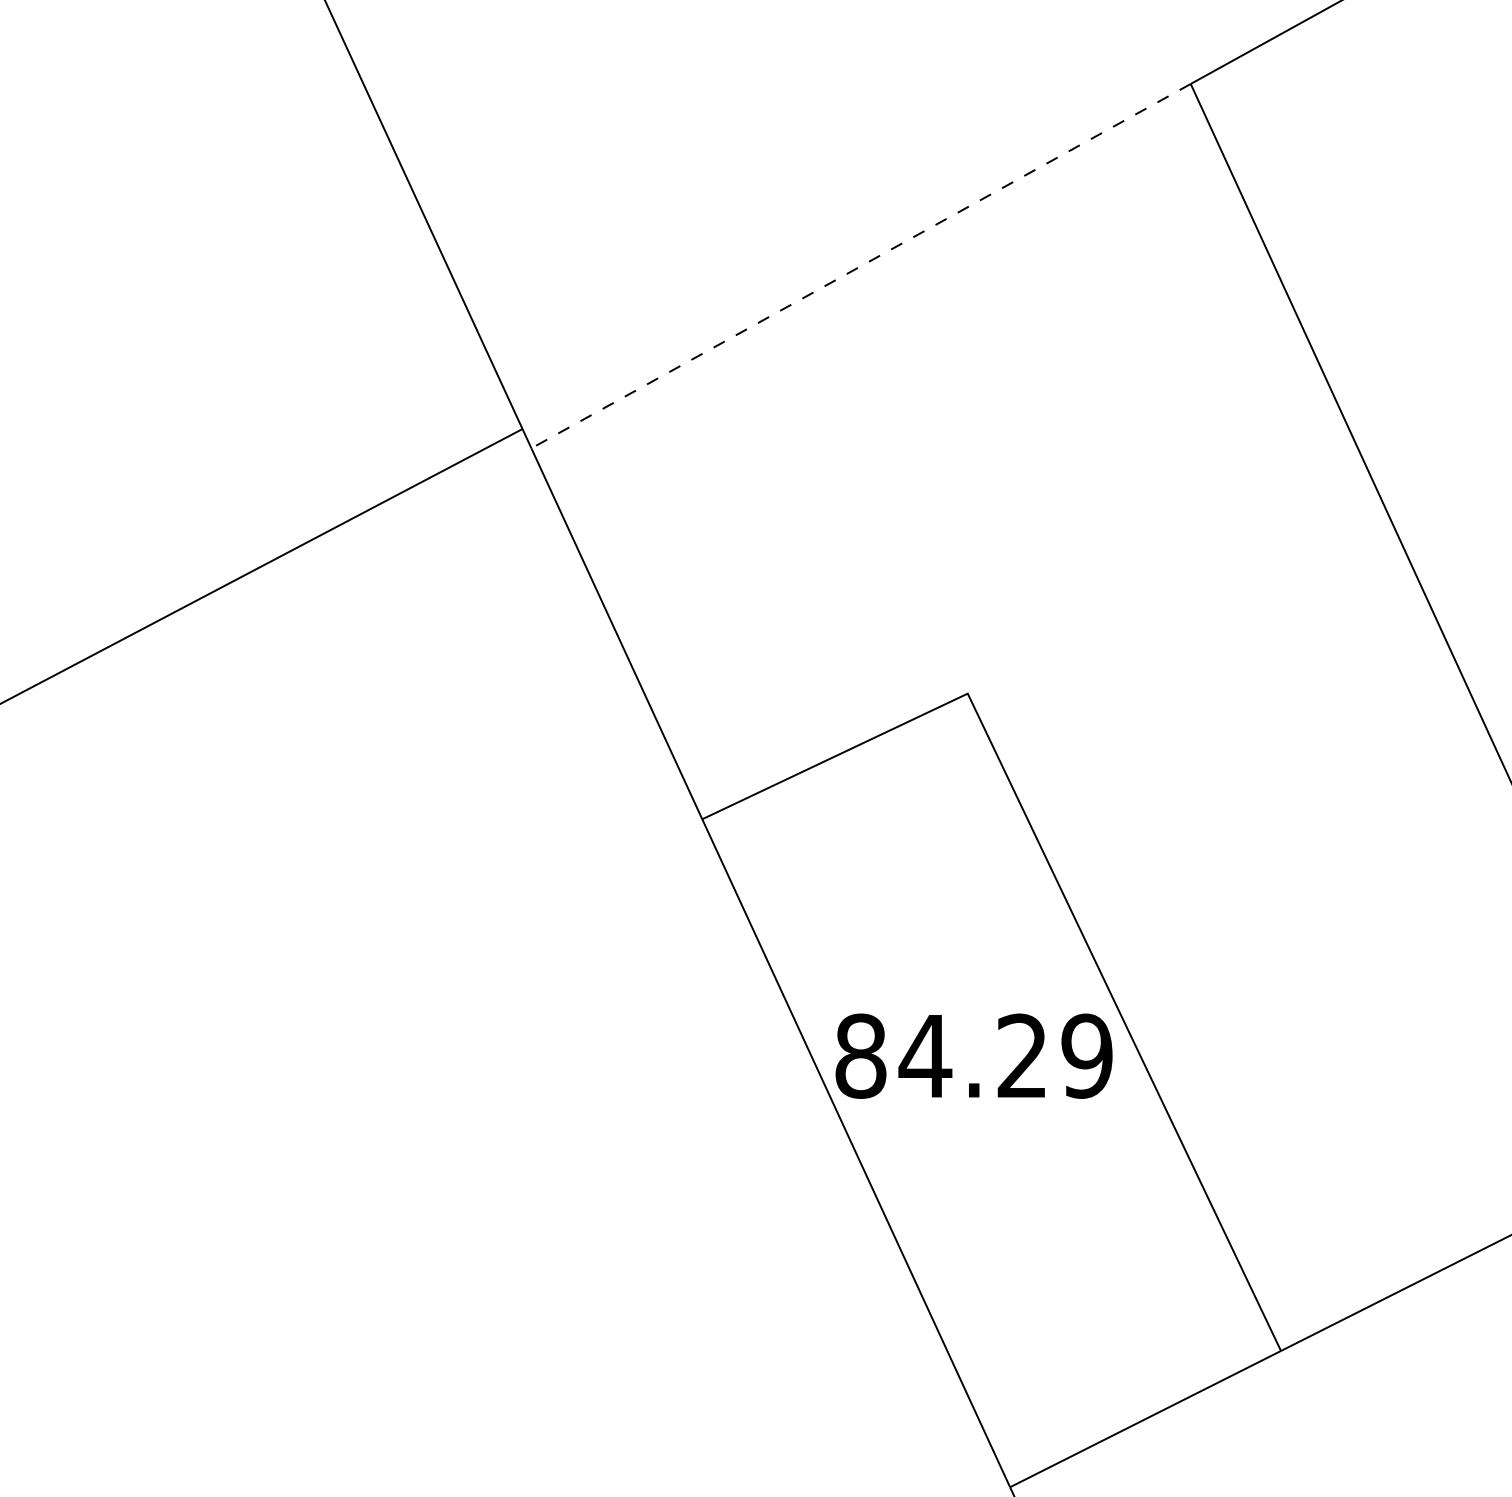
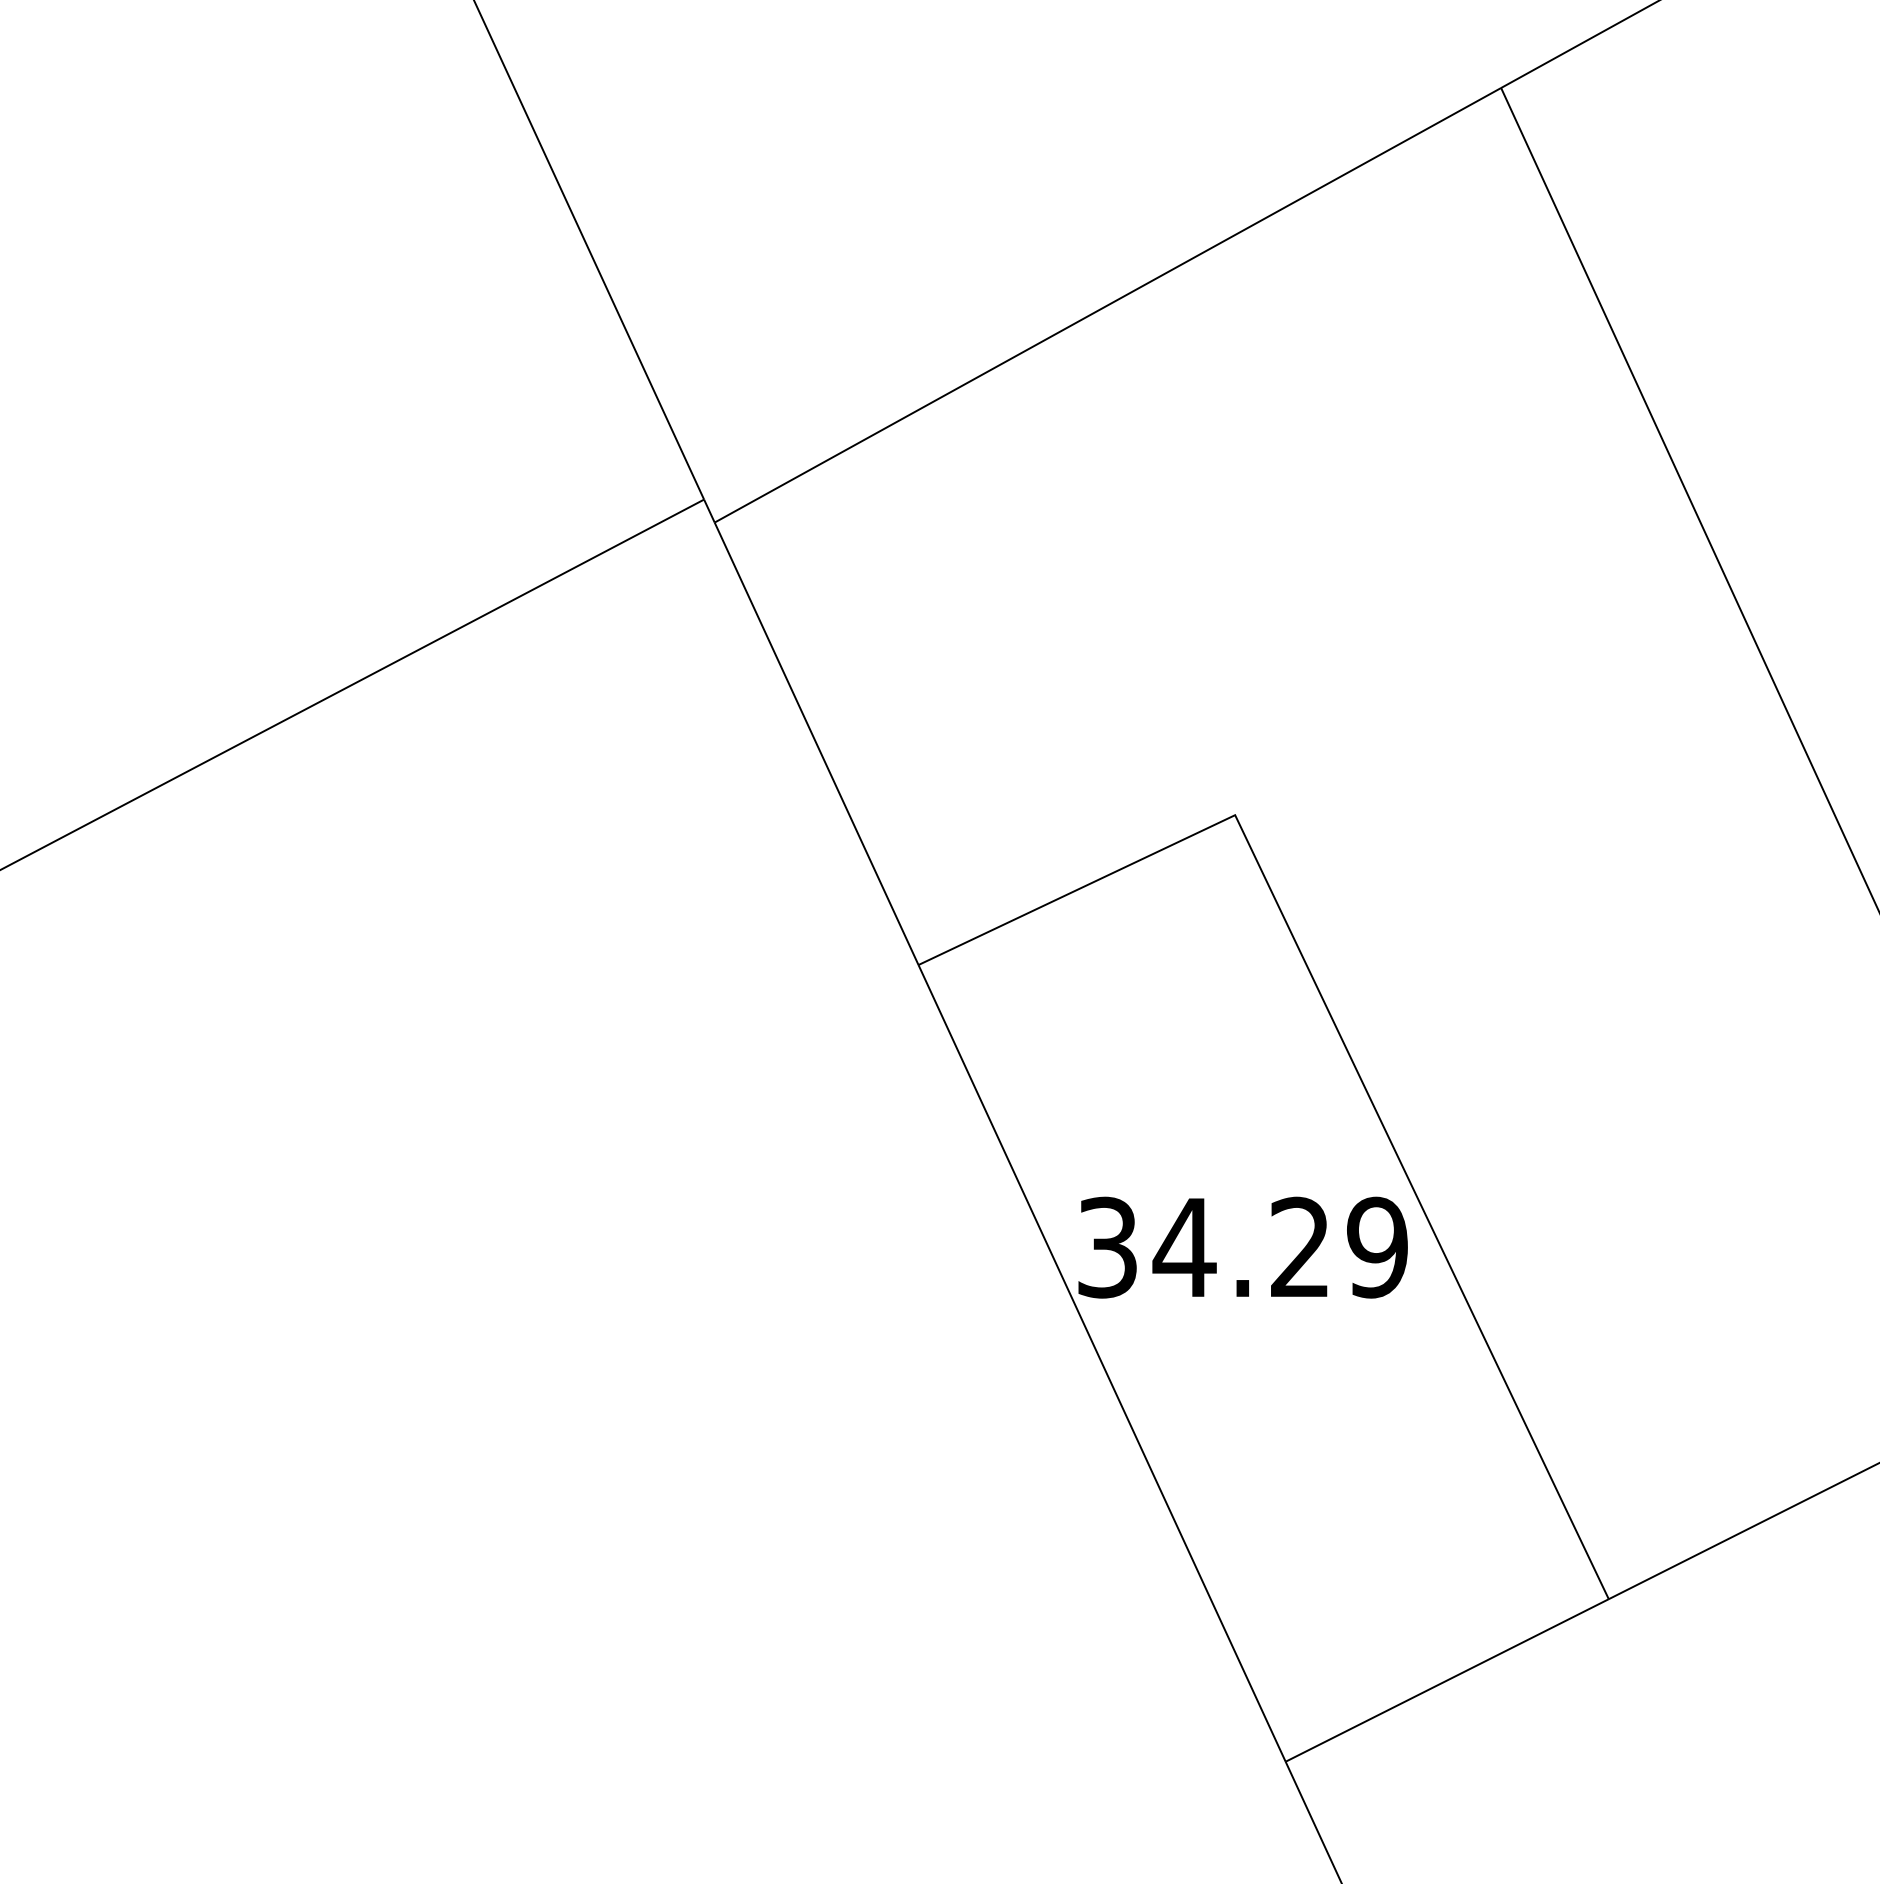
line: (860, 266) -> (1107, 305), dashed -> solid
text: (860, 1056) -> (1107, 1247), 84.29 -> 34.29

